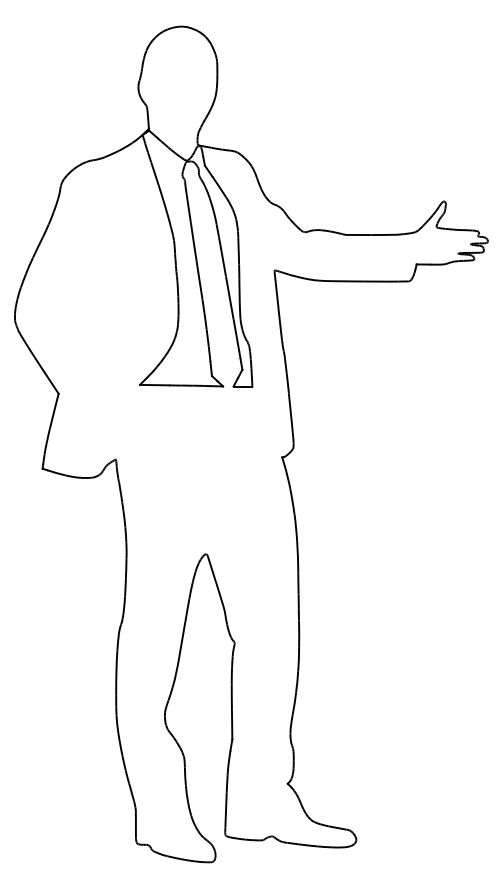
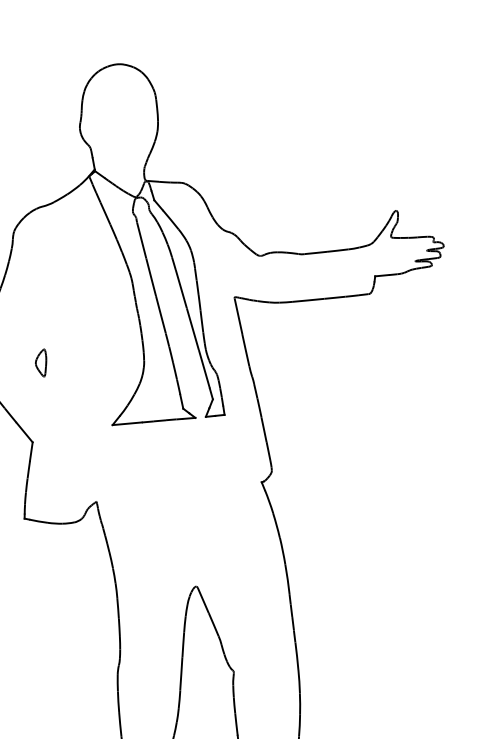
part: (75, 315) -> (41, 362), added

